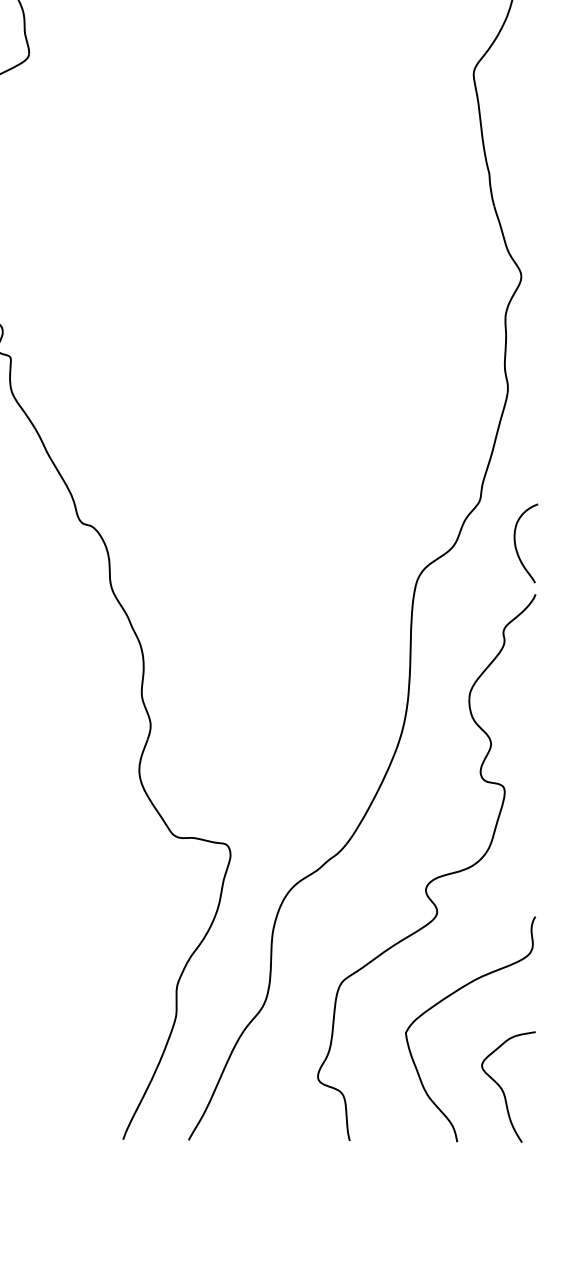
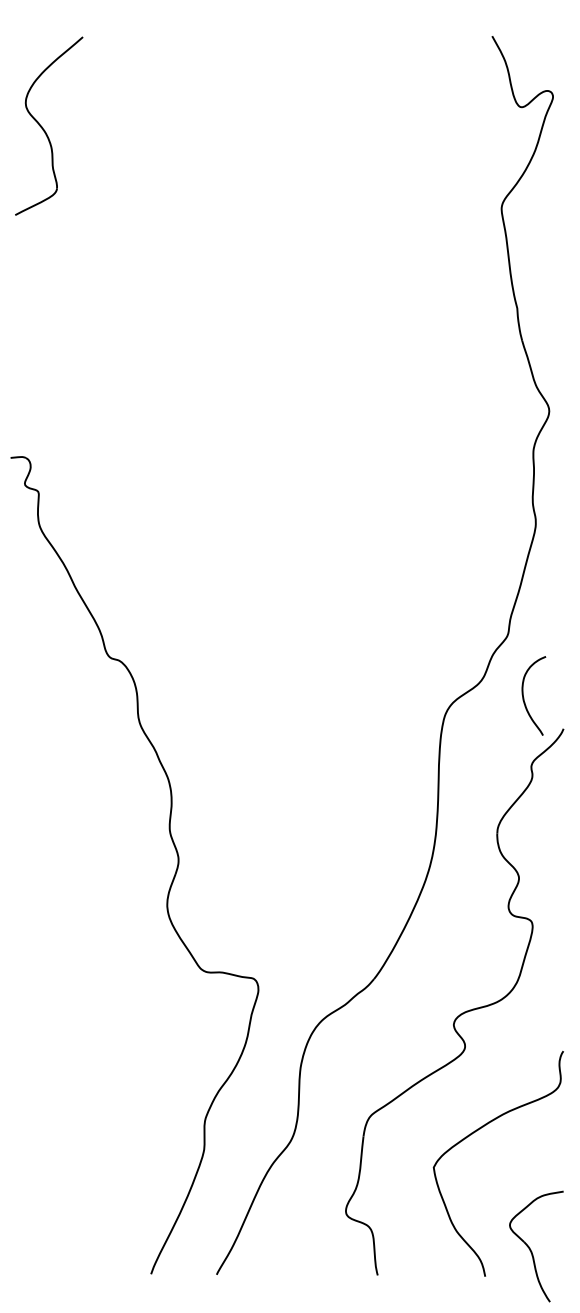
curve: (516, 545) -> (524, 697), moved
part: (508, 1087) -> (536, 1246), moved

